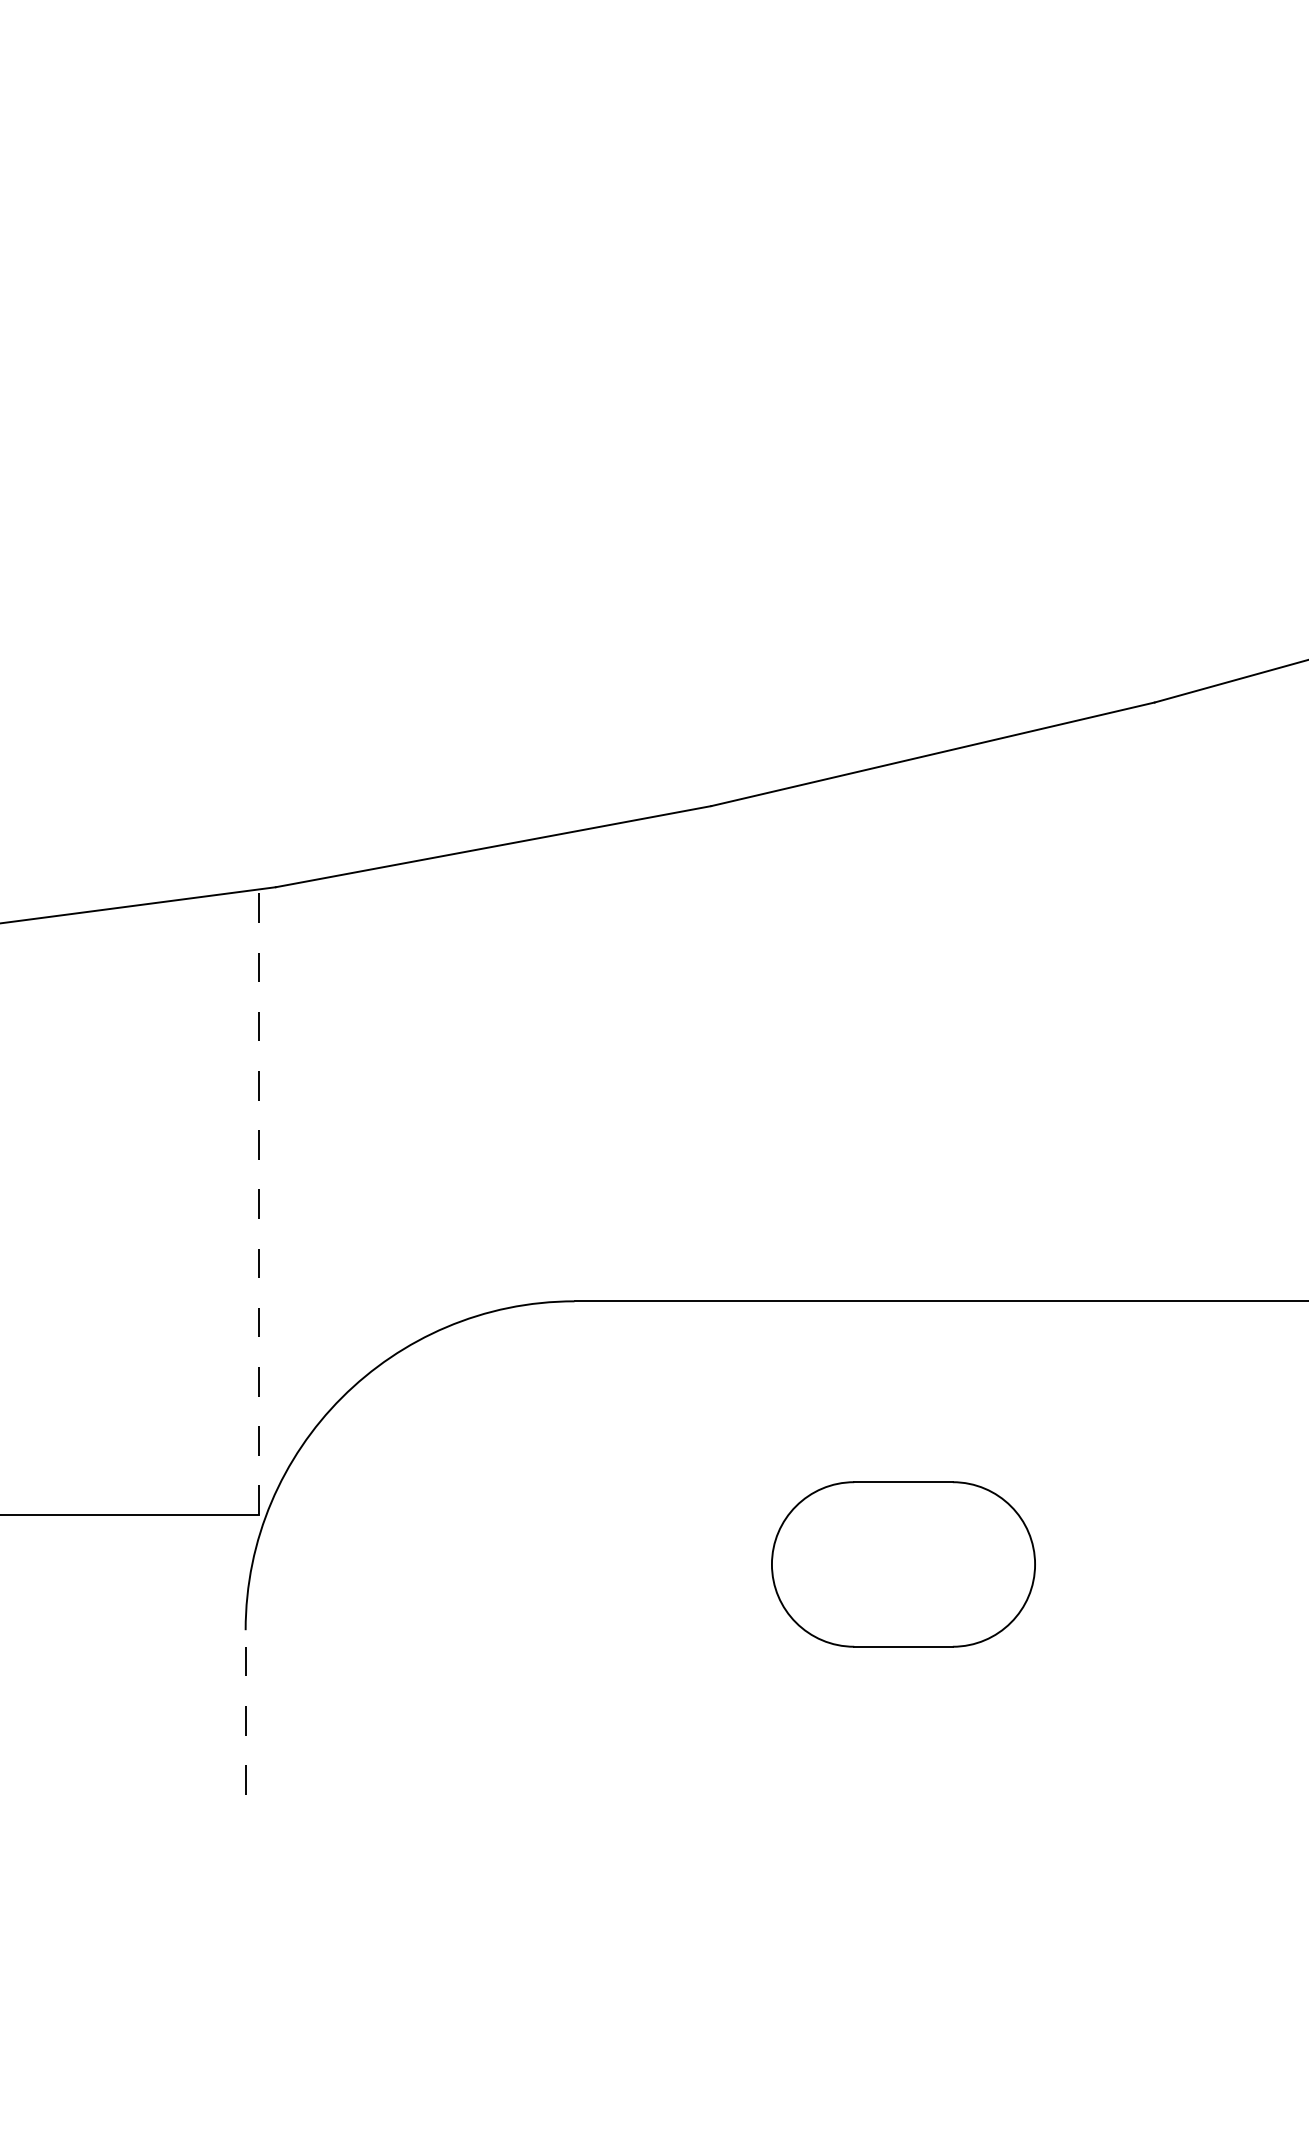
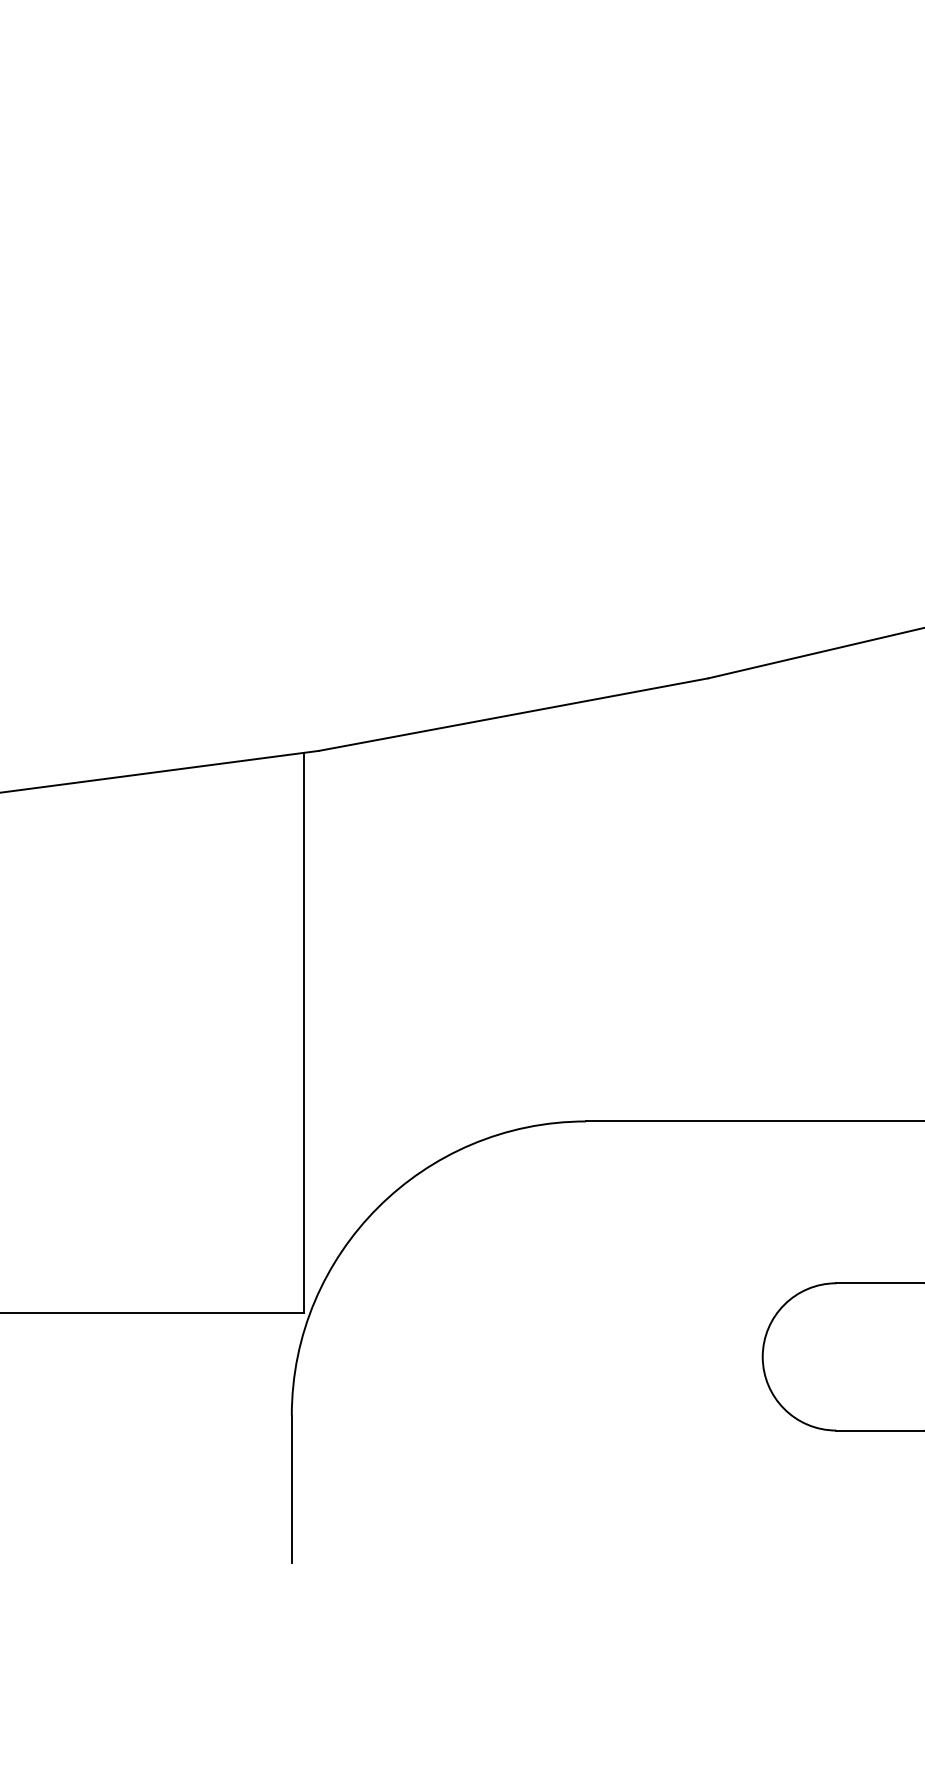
line: (258, 1202) -> (303, 1033), dashed -> solid
line: (245, 1711) -> (291, 1488), dashed -> solid

